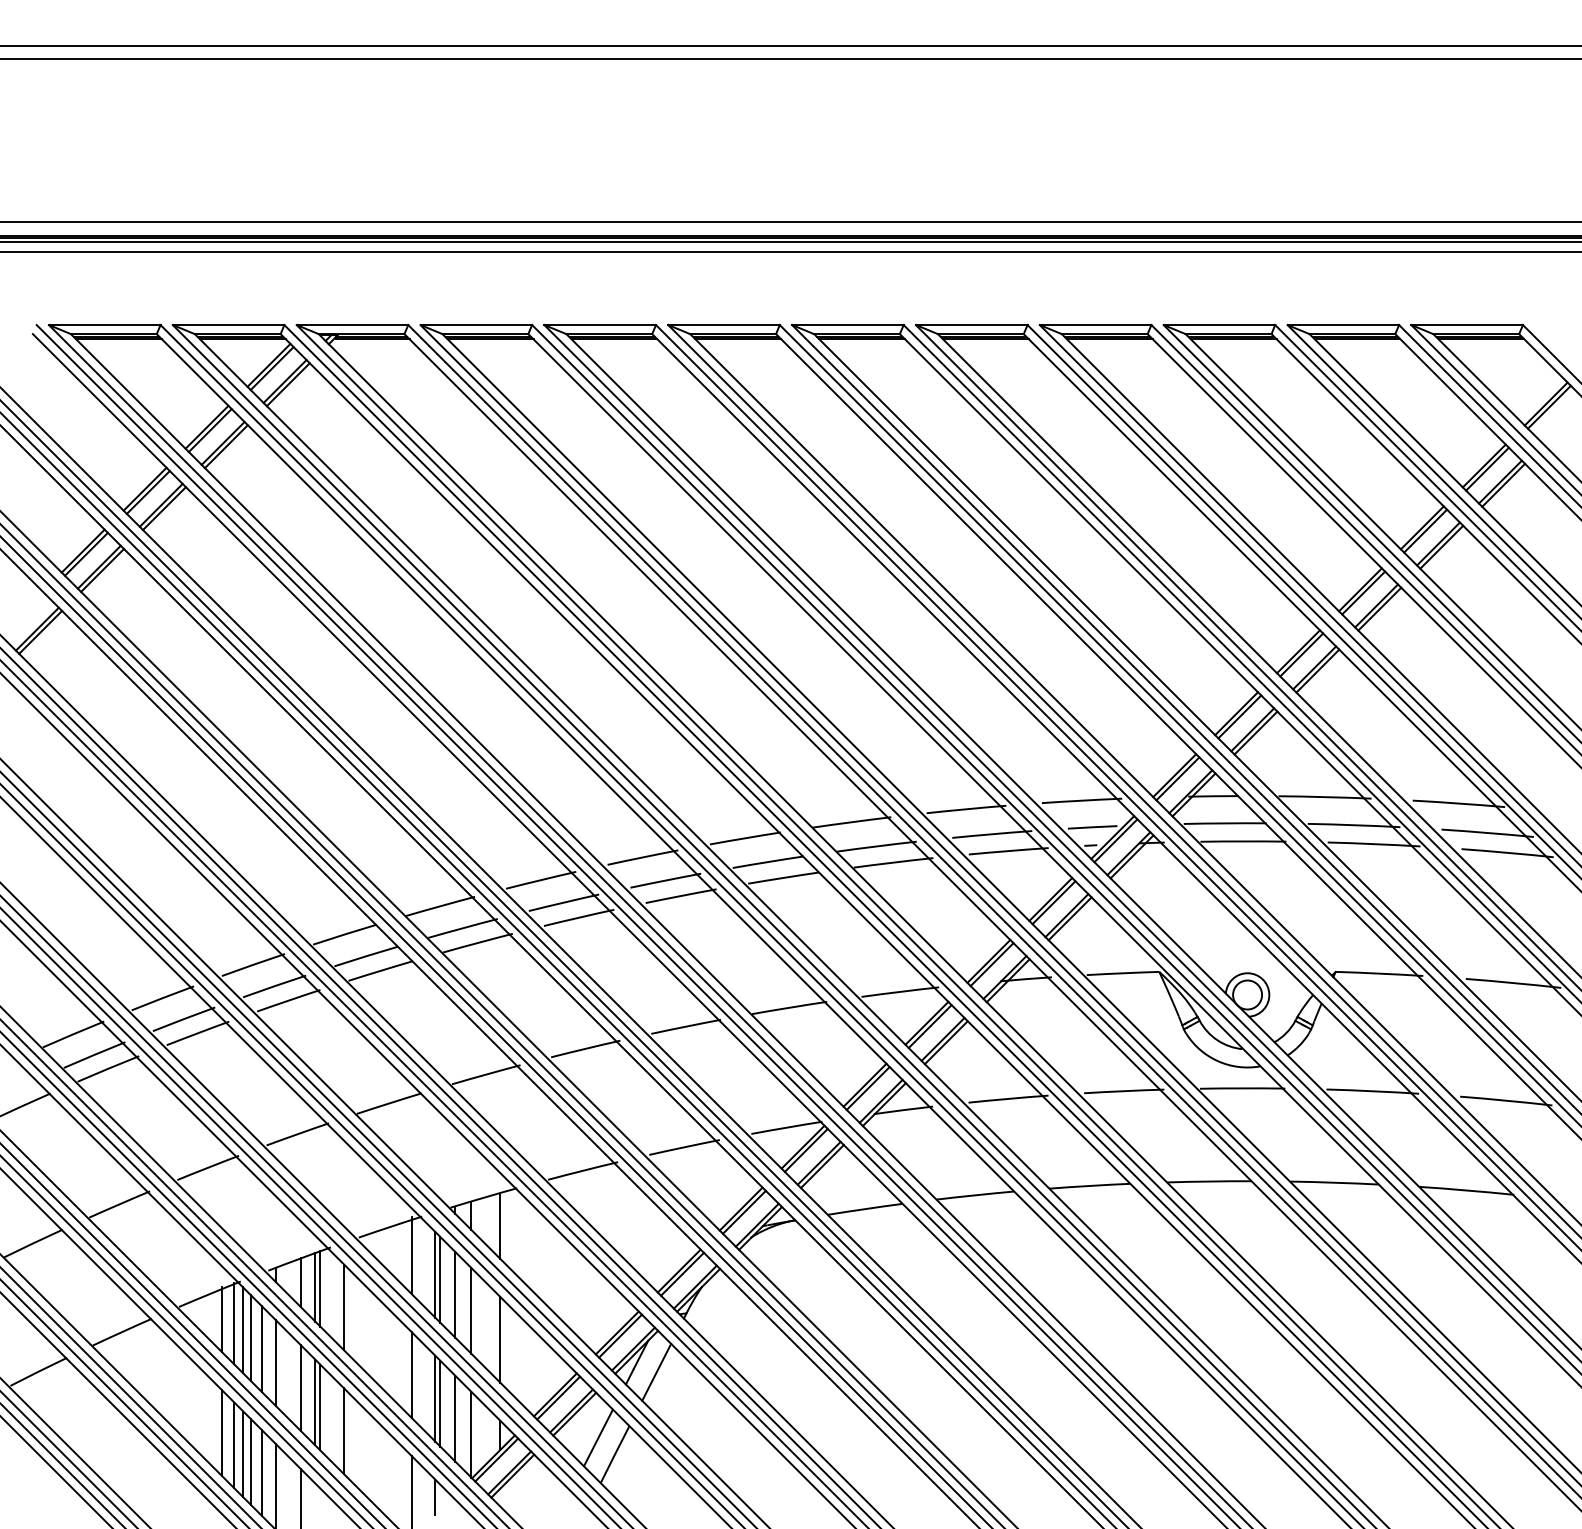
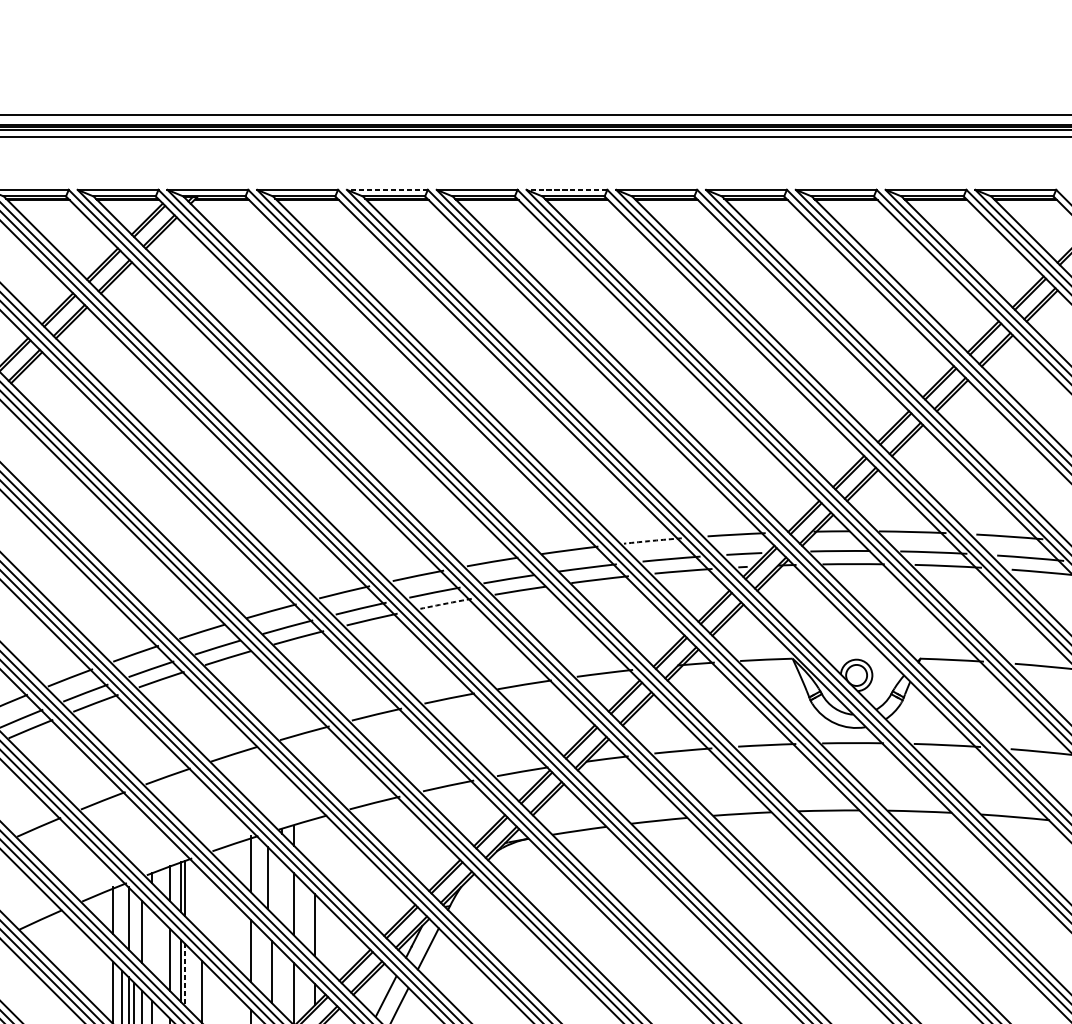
line: (600, 325) -> (387, 190), solid -> dashed
line: (847, 325) -> (566, 190), solid -> dashed
arc: (966, 809) -> (652, 540), solid -> dashed
arc: (681, 895) -> (446, 603), solid -> dashed
line: (500, 1226) -> (315, 843), removed
line: (440, 1279) -> (271, 881), removed
line: (455, 1294) -> (282, 892), removed
line: (344, 1307) -> (202, 901), removed
line: (234, 1323) -> (122, 913), removed
line: (251, 1338) -> (134, 924), removed
line: (275, 1362) -> (152, 941), removed
line: (435, 1398) -> (268, 967), removed
line: (320, 1407) -> (184, 974), solid -> dashed
line: (455, 1418) -> (282, 982), removed

